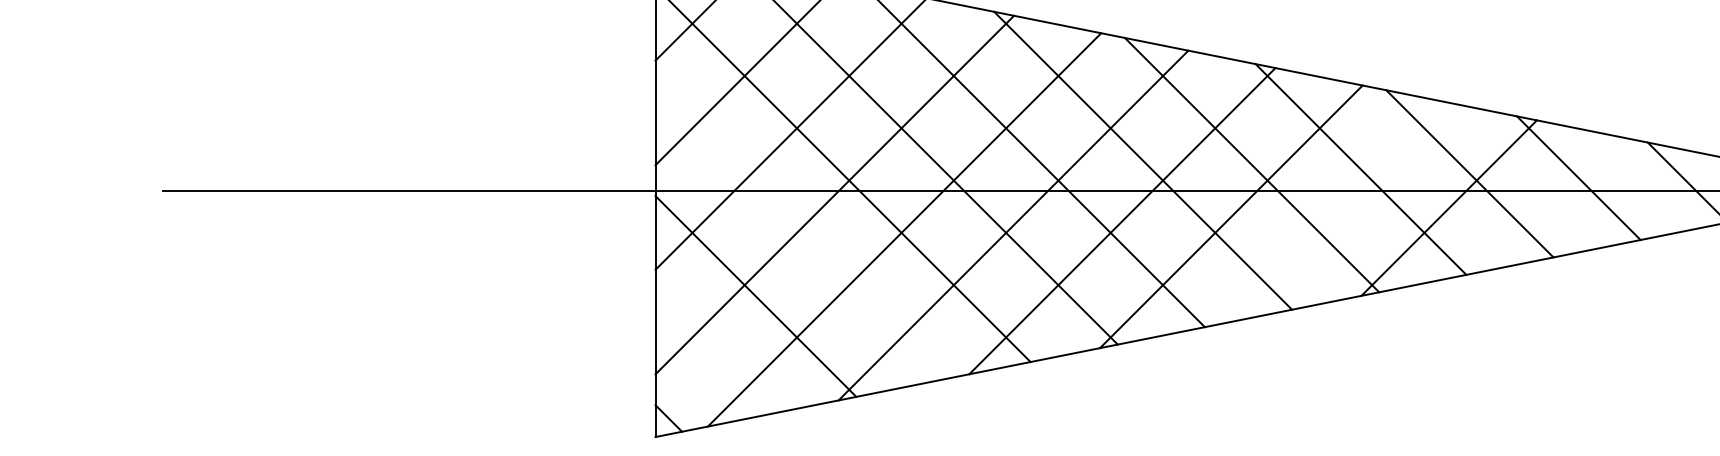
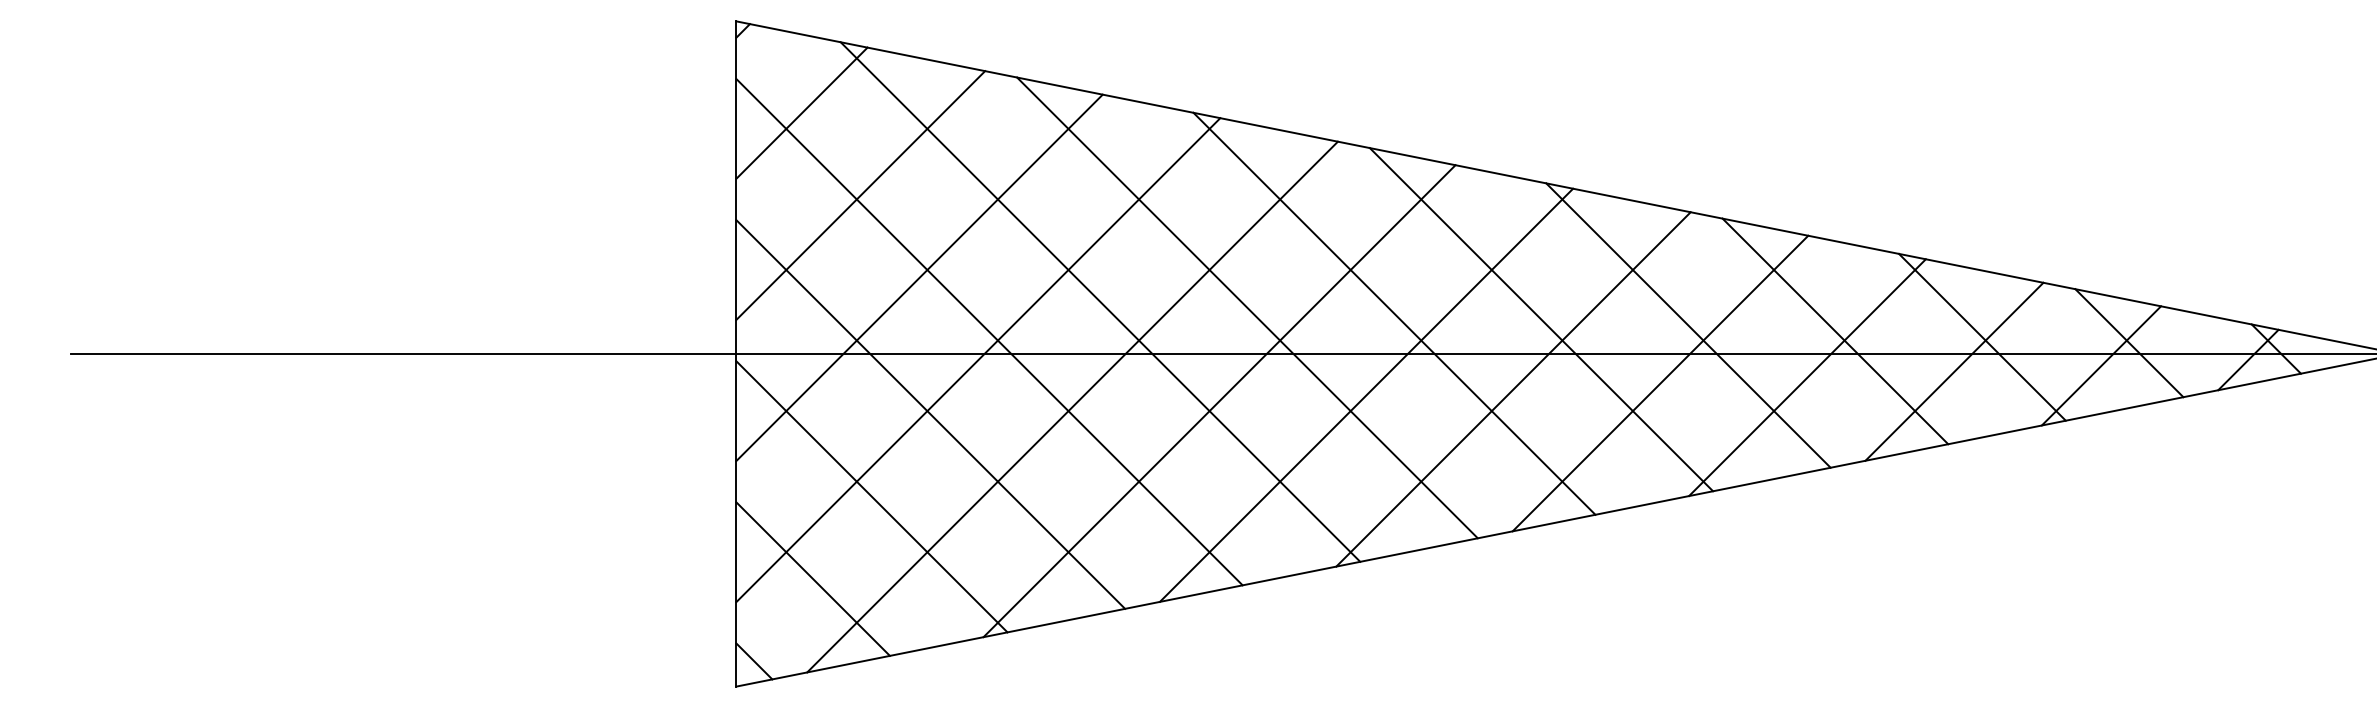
line: (1667, 199) -> (2101, 365), added
line: (1558, 203) -> (1954, 371), added
line: (1340, 212) -> (1660, 383), added
line: (799, 235) -> (930, 414), added
line: (711, 356) -> (812, 578), added

